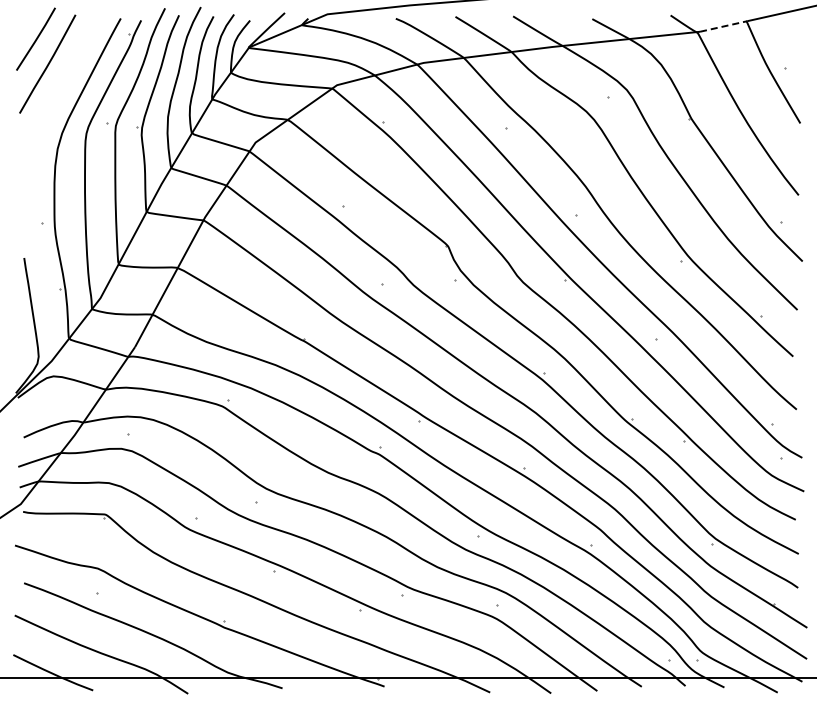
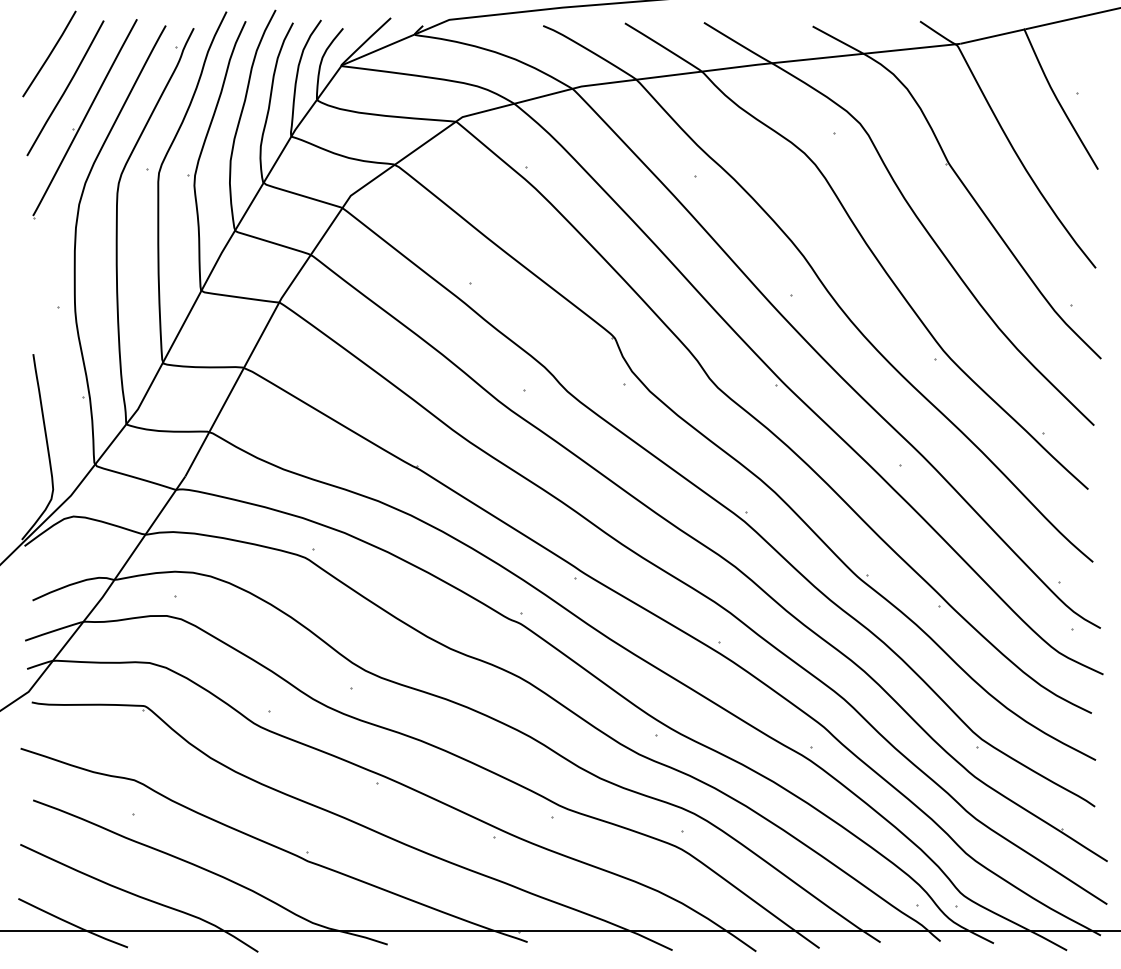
line: (724, 26) -> (994, 36), dashed -> solid
part: (61, 86) -> (84, 118), added

